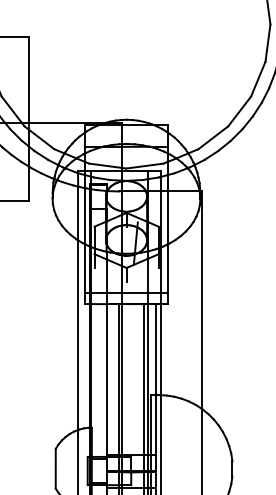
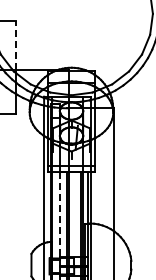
line: (29, 78) -> (16, 44), solid -> dashed
line: (107, 379) -> (60, 214), solid -> dashed

